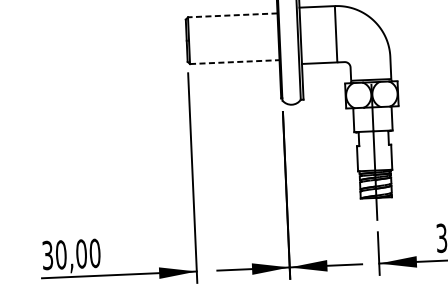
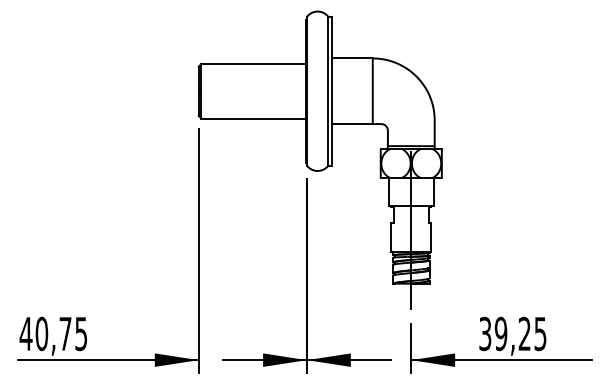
line: (232, 15) -> (253, 64), dashed -> solid
line: (235, 62) -> (254, 118), dashed -> solid
text: (71, 254) -> (53, 333), 30,00 -> 40,75

